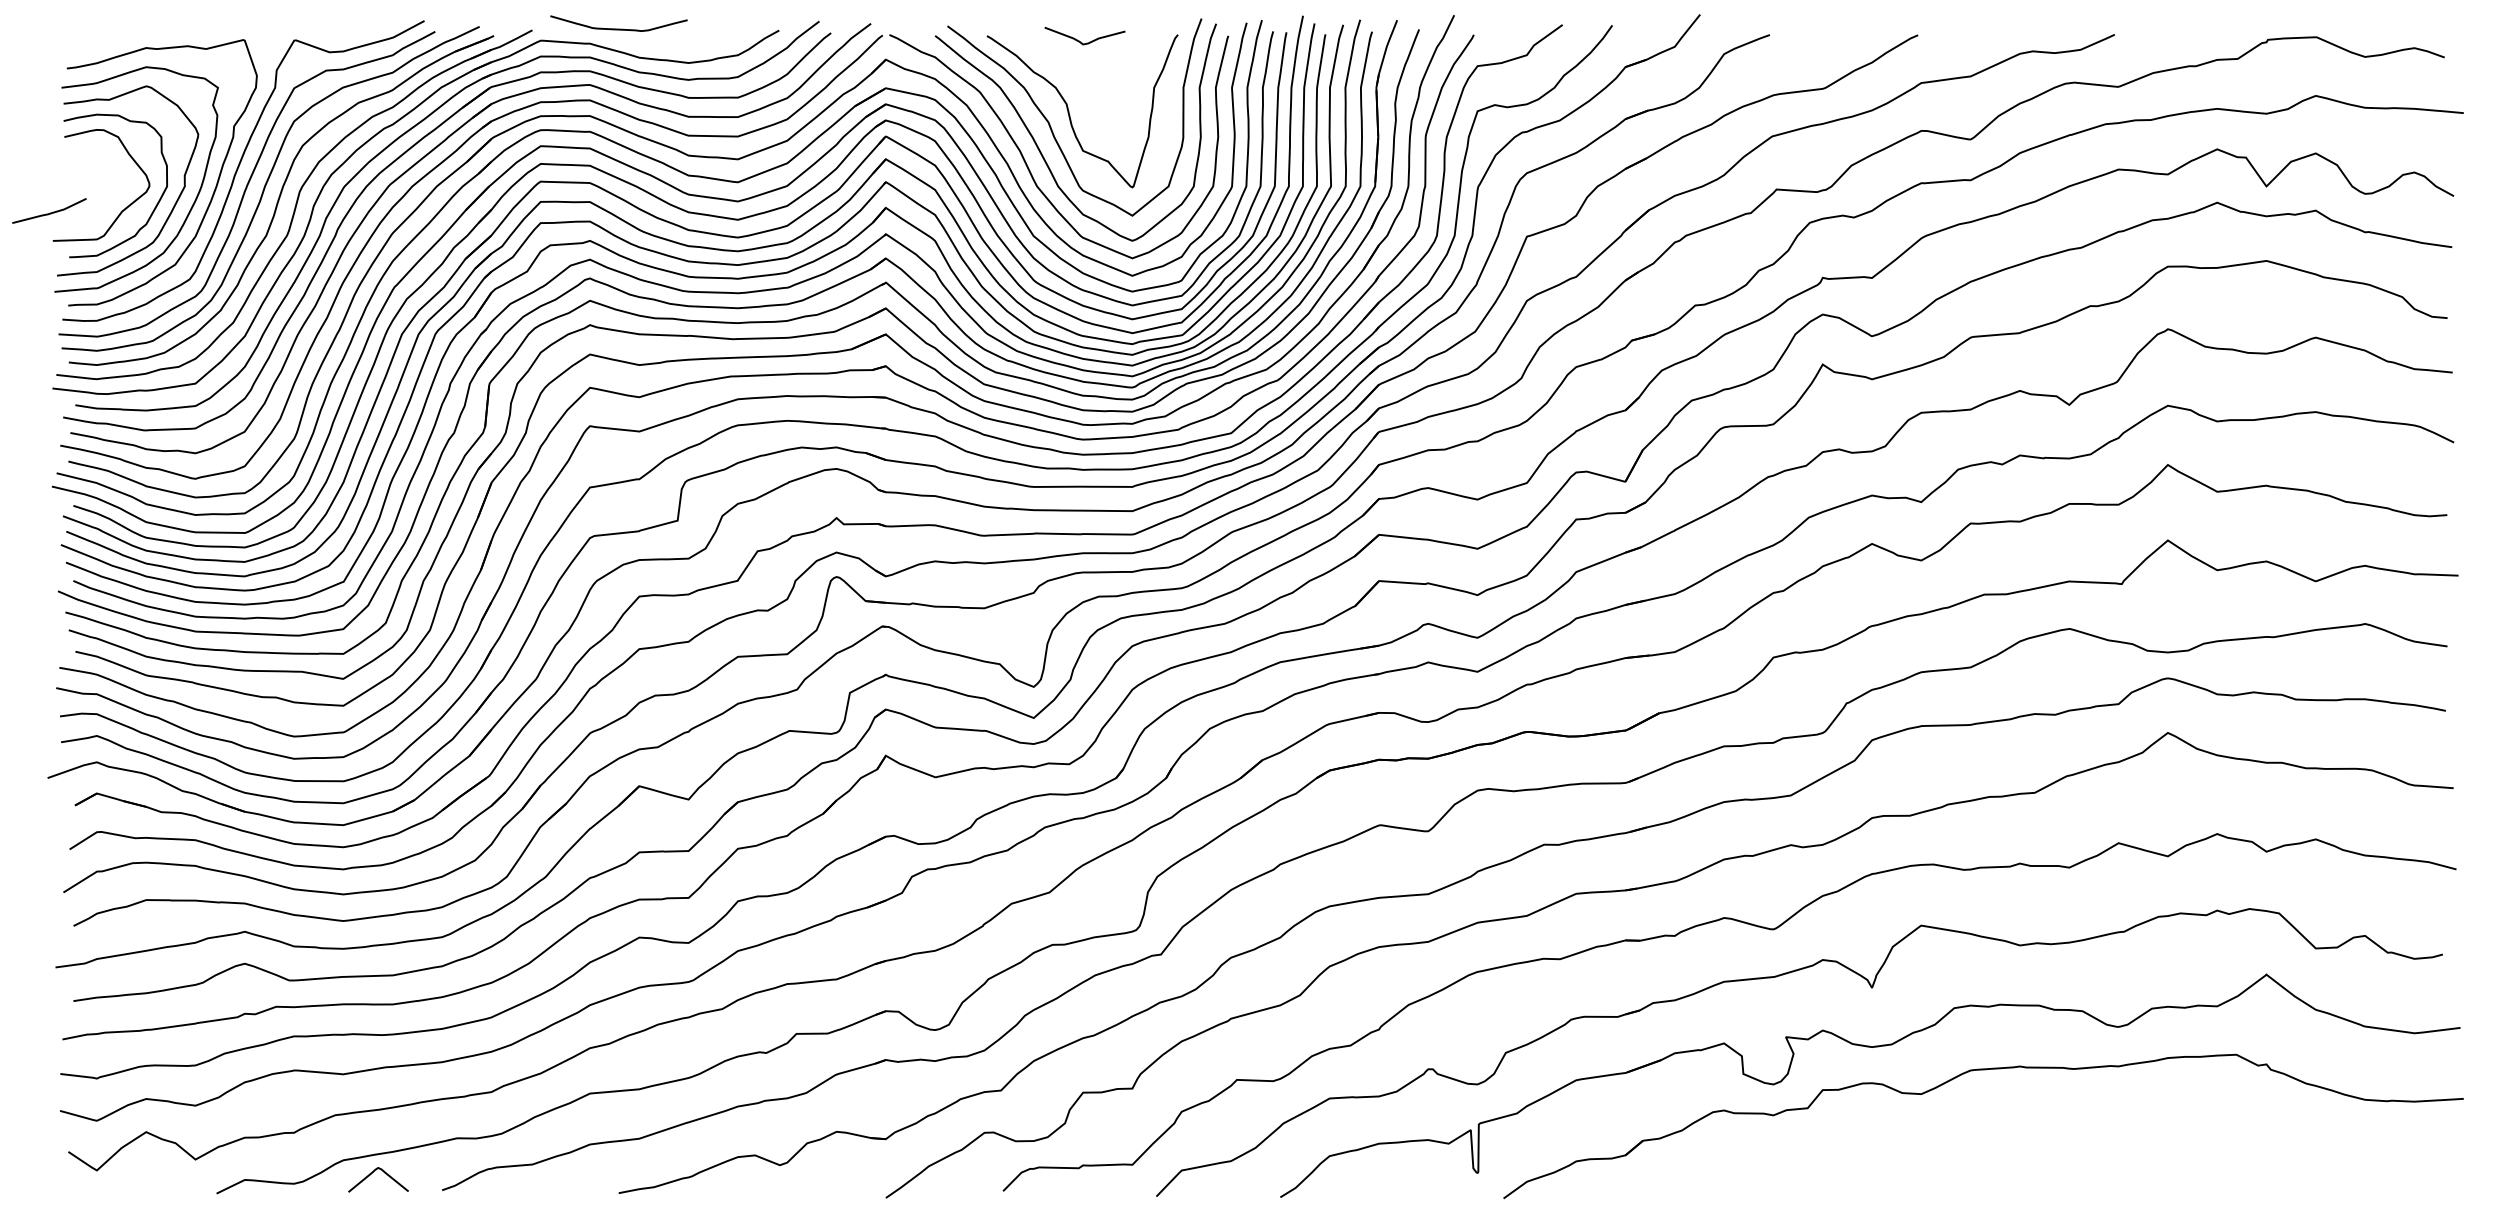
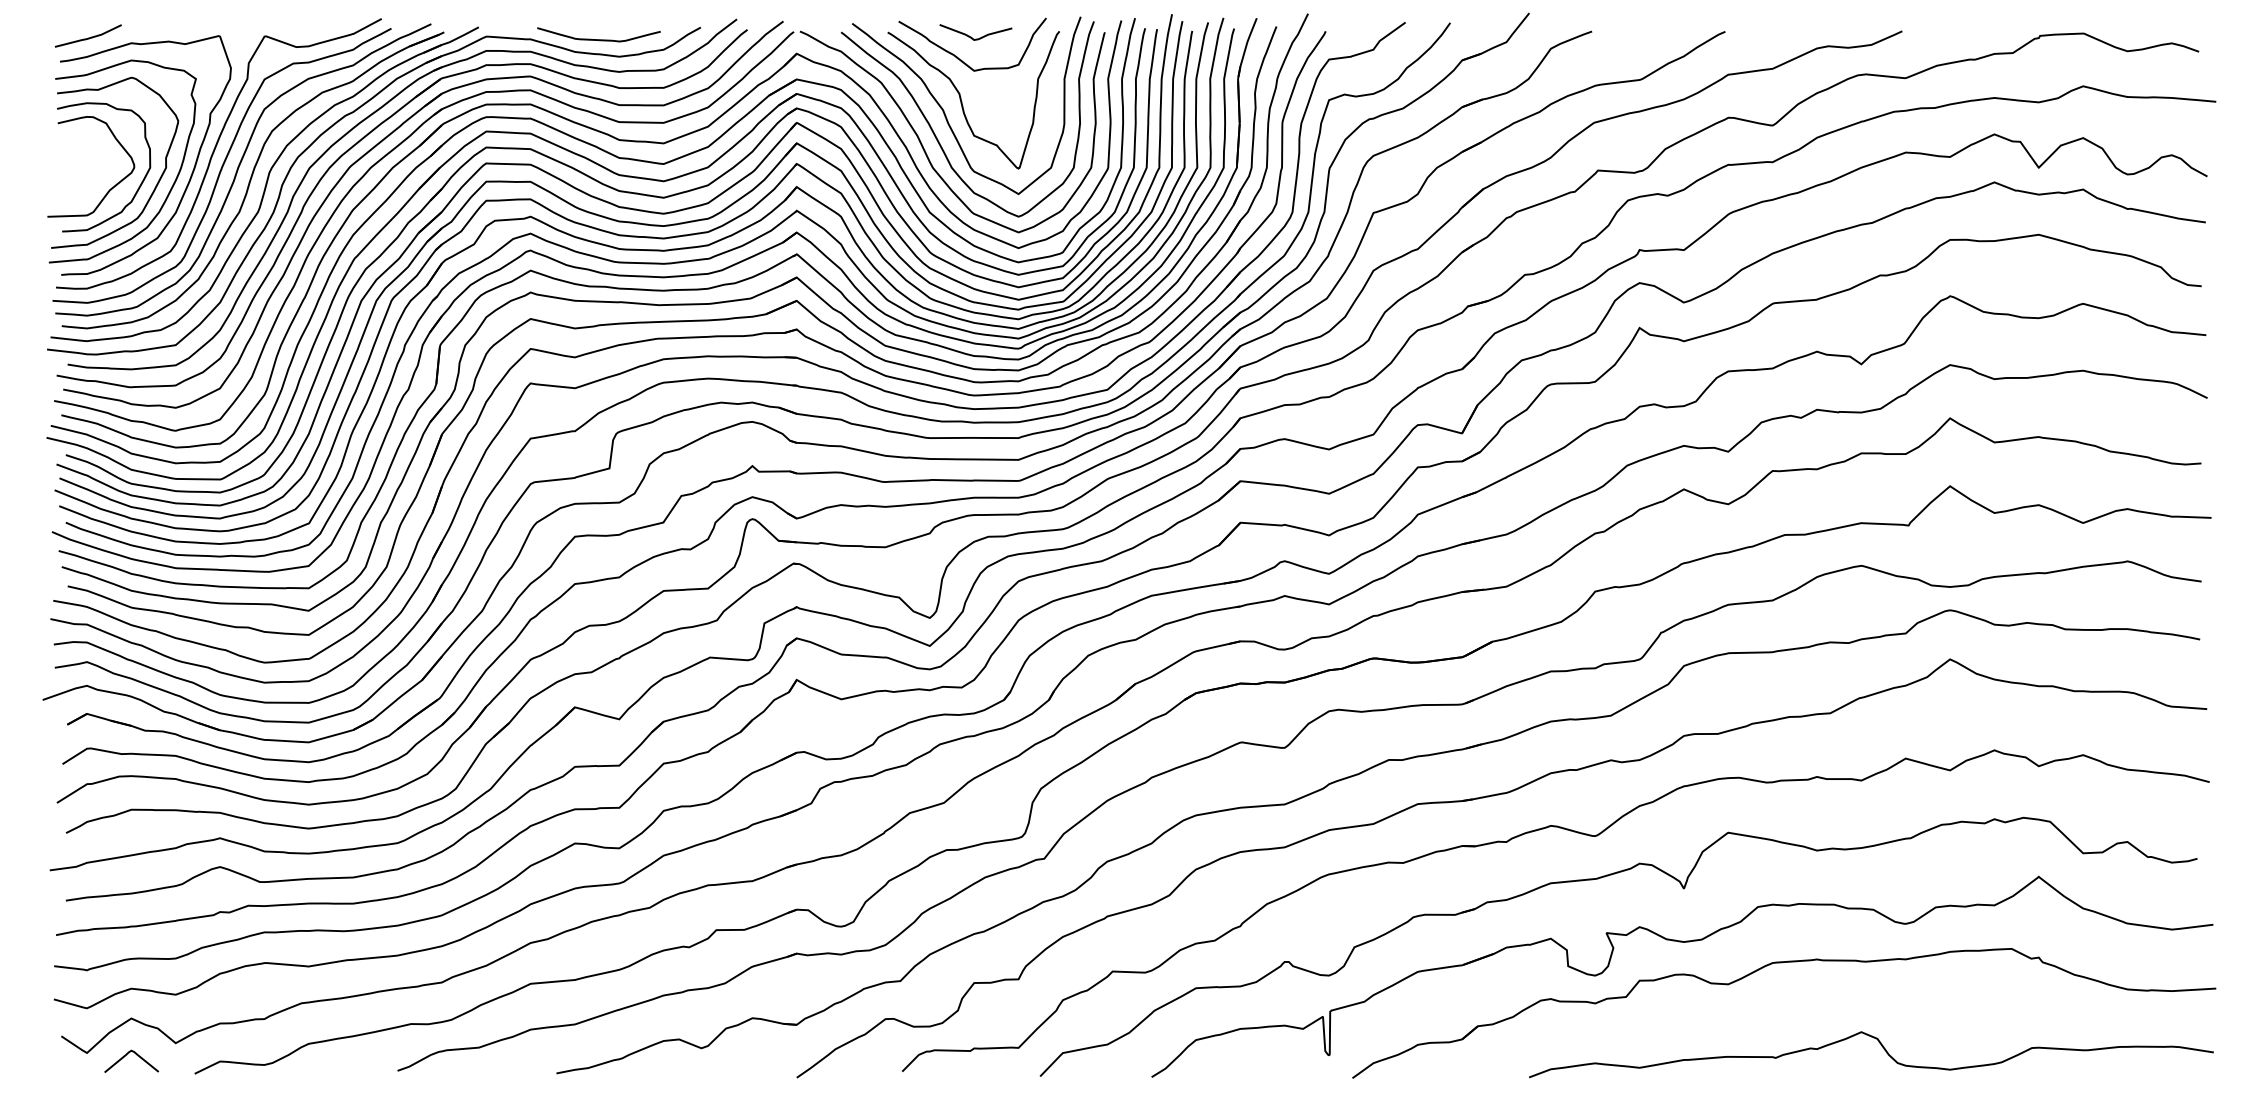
curve: (618, 28) -> (598, 39), moved
curve: (1065, 63) -> (958, 57), added
curve: (49, 212) -> (88, 37), moved
curve: (2092, 1164) -> (1882, 1047), added
curve: (372, 1173) -> (126, 1055), moved

